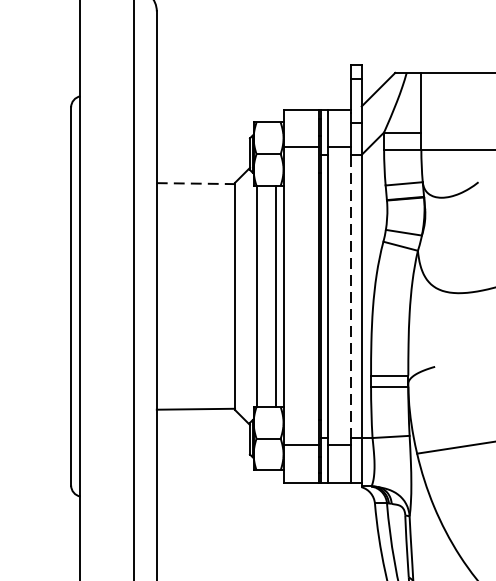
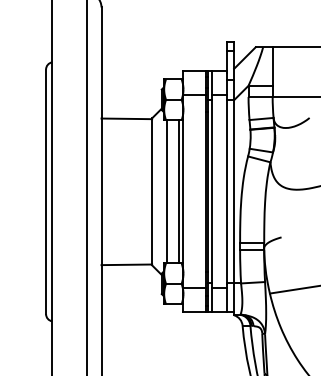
line: (196, 183) -> (127, 118), dashed -> solid
line: (350, 297) -> (226, 192), dashed -> solid

